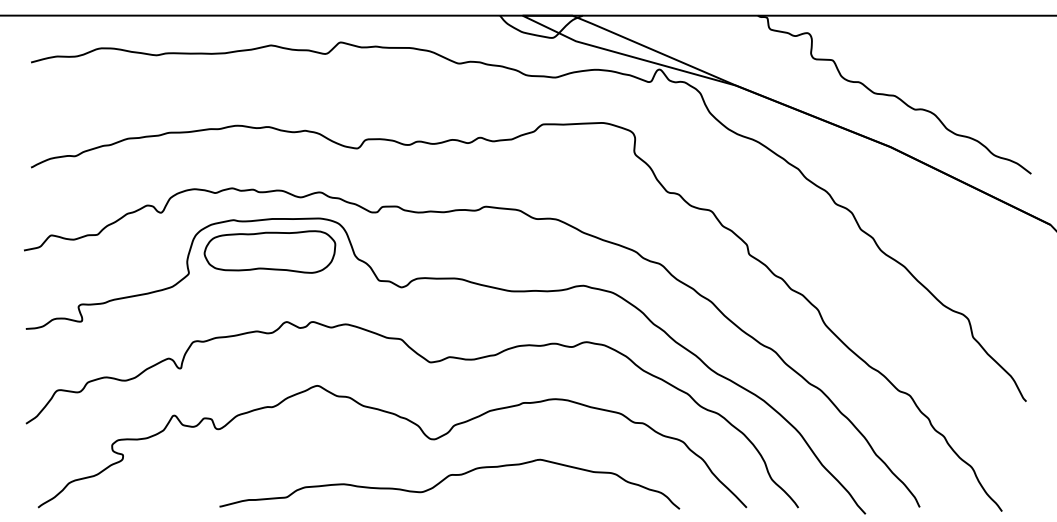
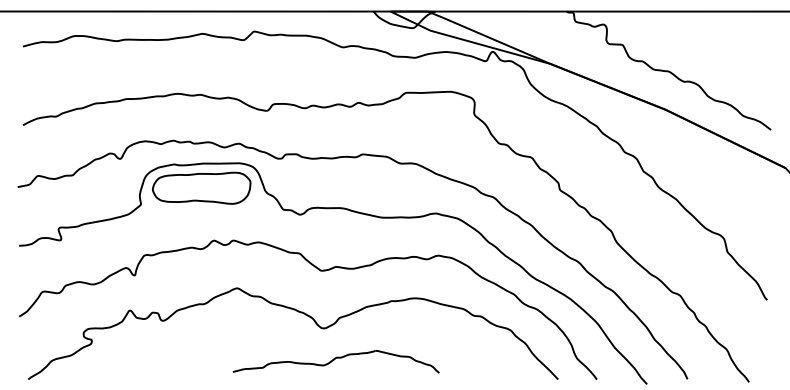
part: (449, 483) -> (335, 361), size x0.6

